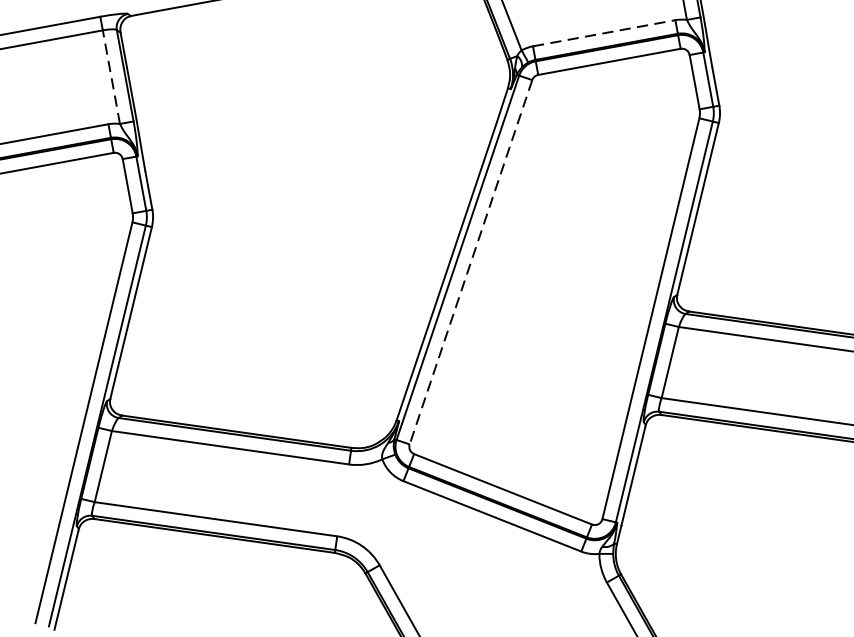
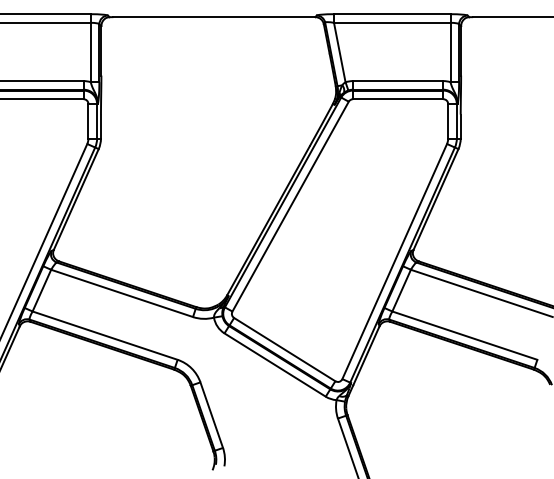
line: (604, 33) -> (398, 81), dashed -> solid
line: (111, 77) -> (90, 52), dashed -> solid
line: (470, 262) -> (290, 206), dashed -> solid

